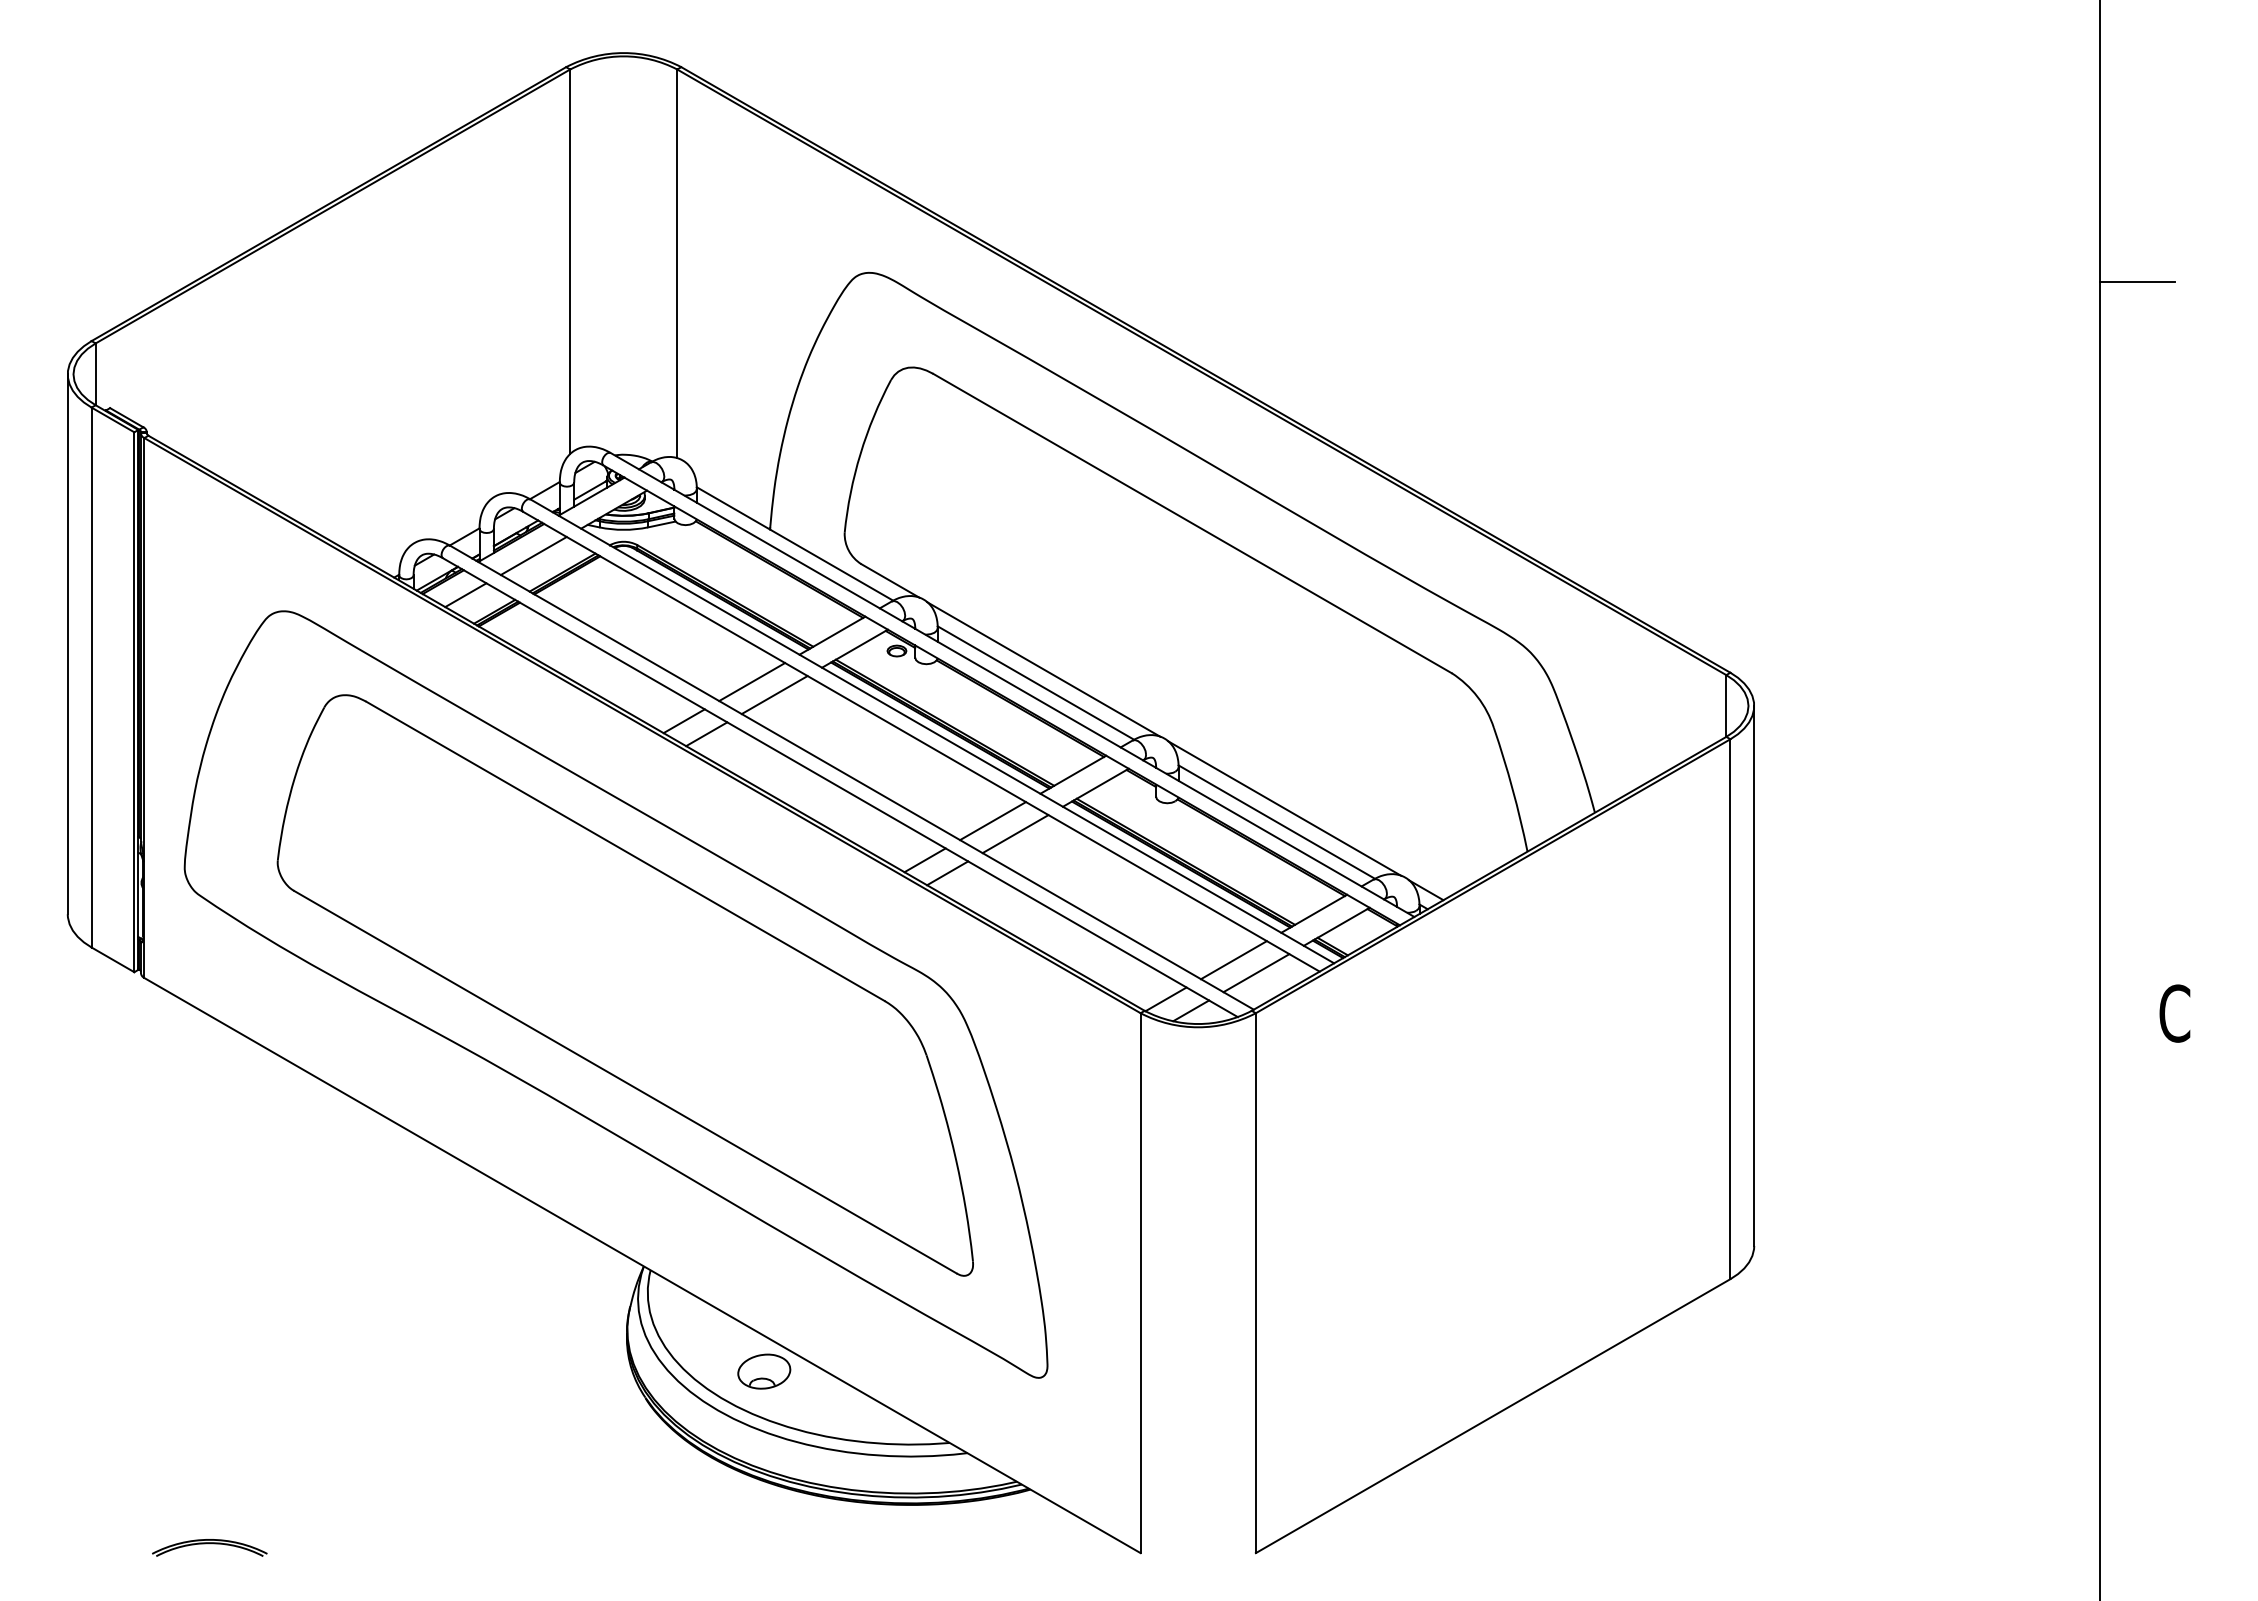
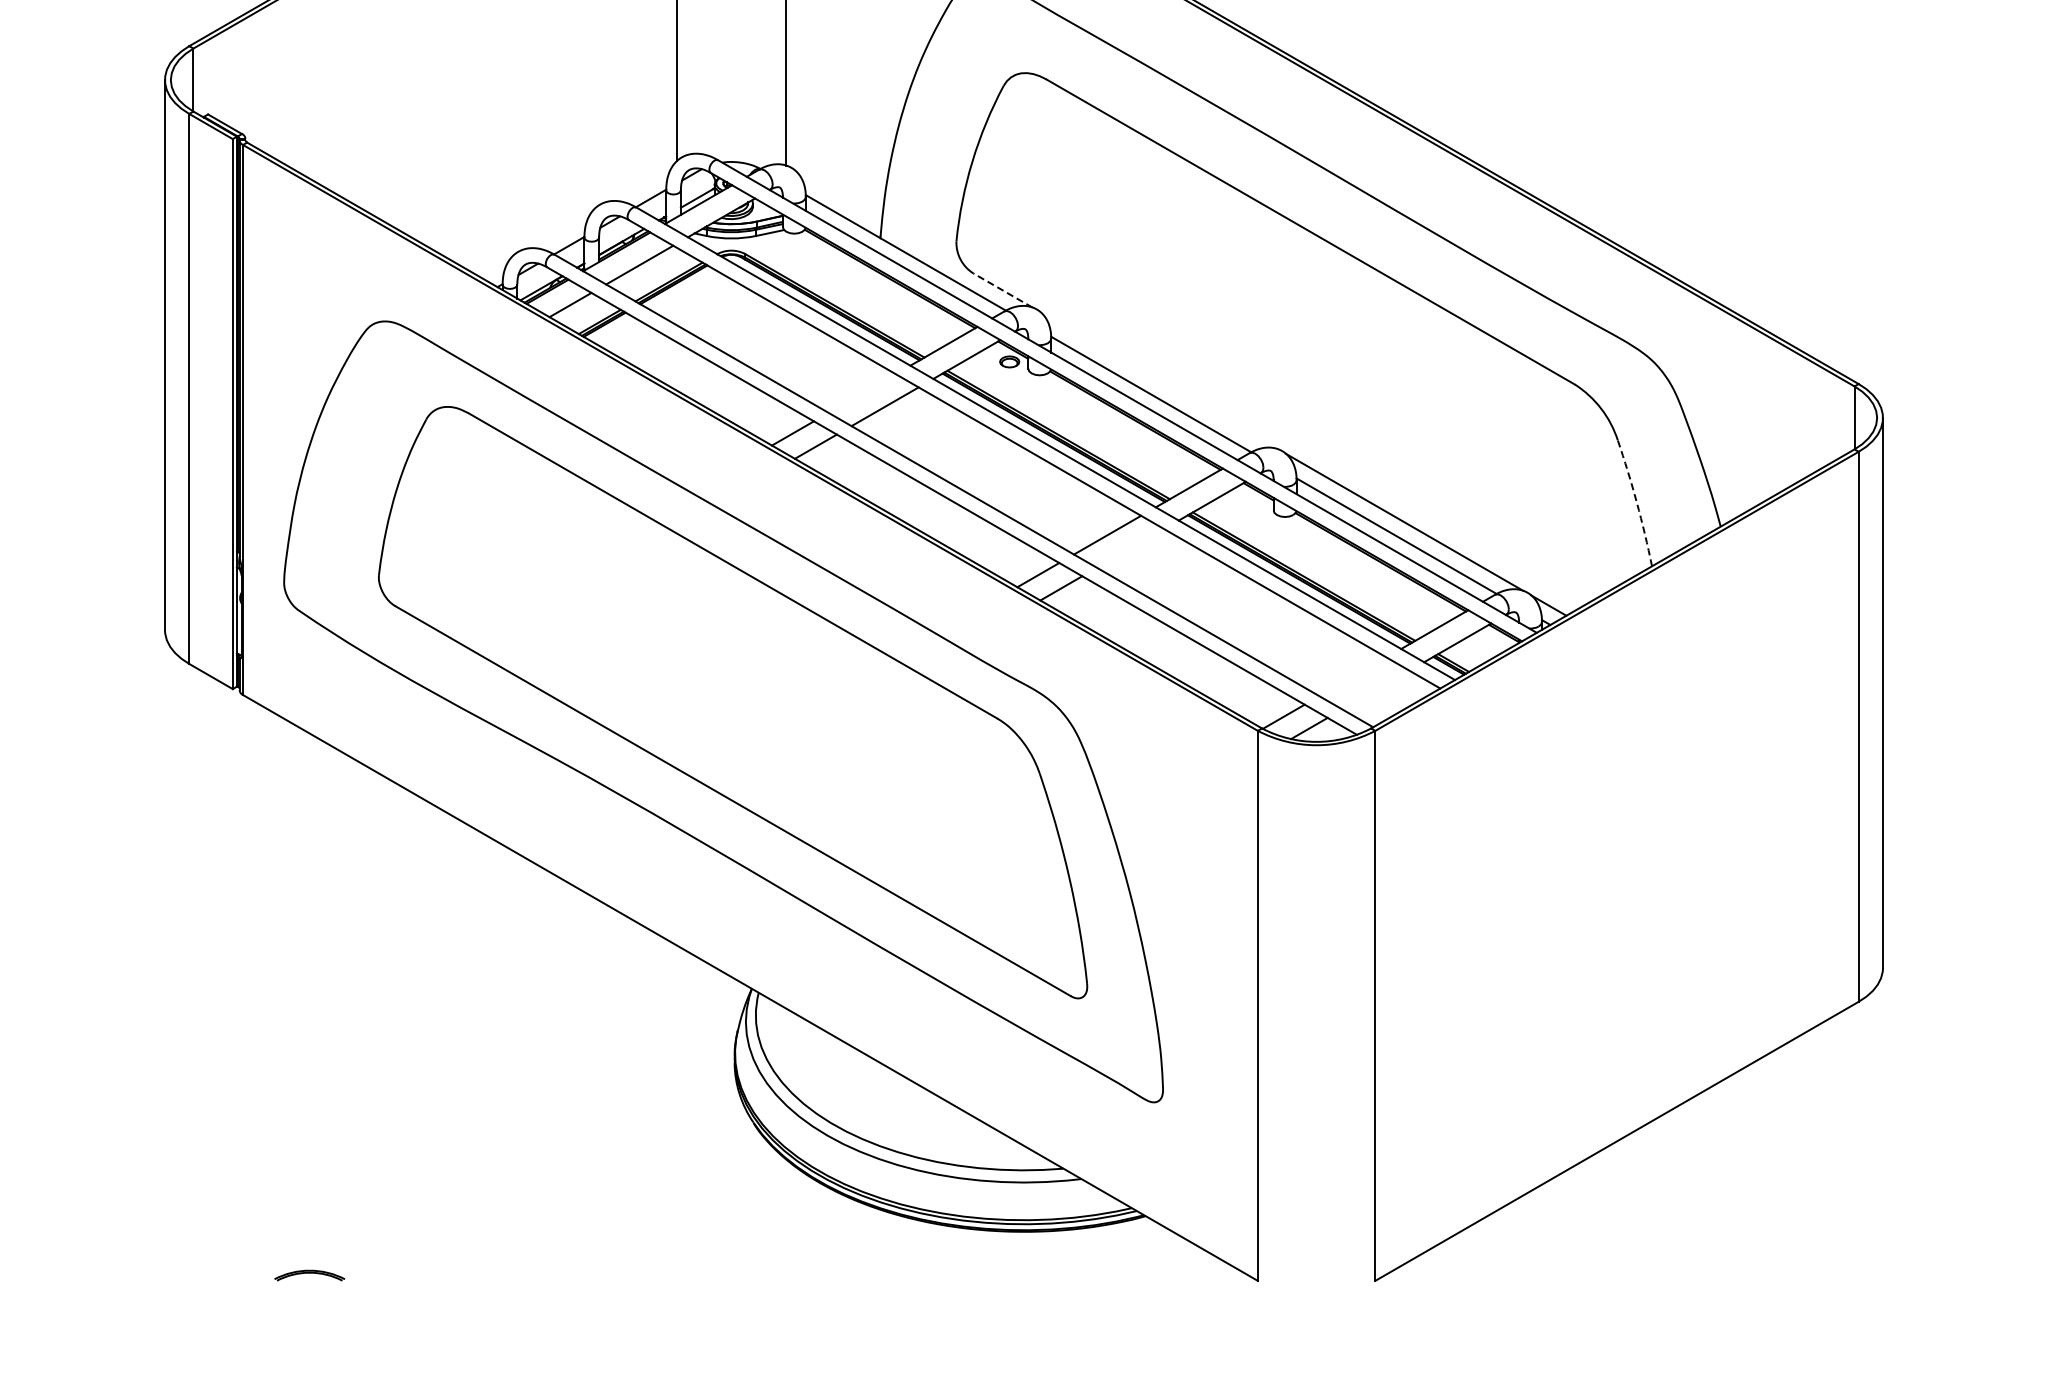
line: (890, 580) -> (1003, 290), solid -> dashed
line: (1043, 669) -> (1158, 380), removed
line: (752, 682) -> (862, 393), removed
arc: (1512, 789) -> (1636, 502), solid -> dashed
line: (1015, 834) -> (1130, 548), removed
line: (1233, 960) -> (1352, 677), removed
line: (1256, 973) -> (1375, 690), removed
part: (764, 1371) -> (874, 1095), removed
part: (209, 1547) -> (309, 1275), size x0.6

